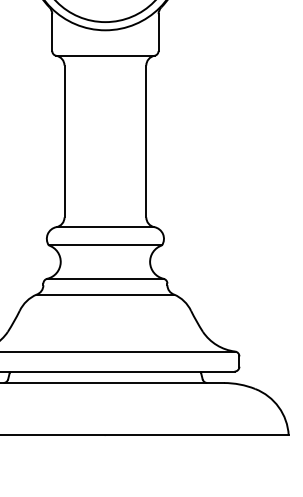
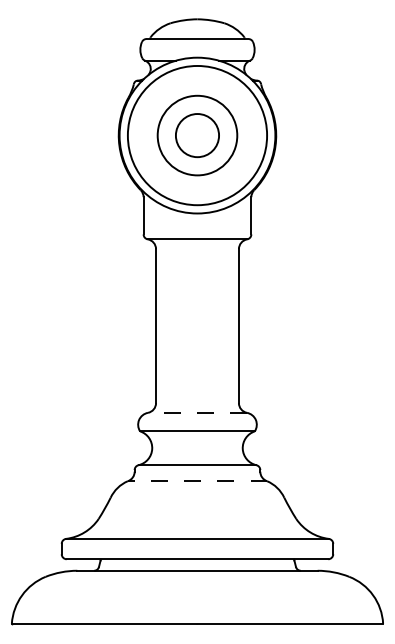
line: (105, 226) -> (197, 412), solid -> dashed
line: (105, 294) -> (197, 481), solid -> dashed

